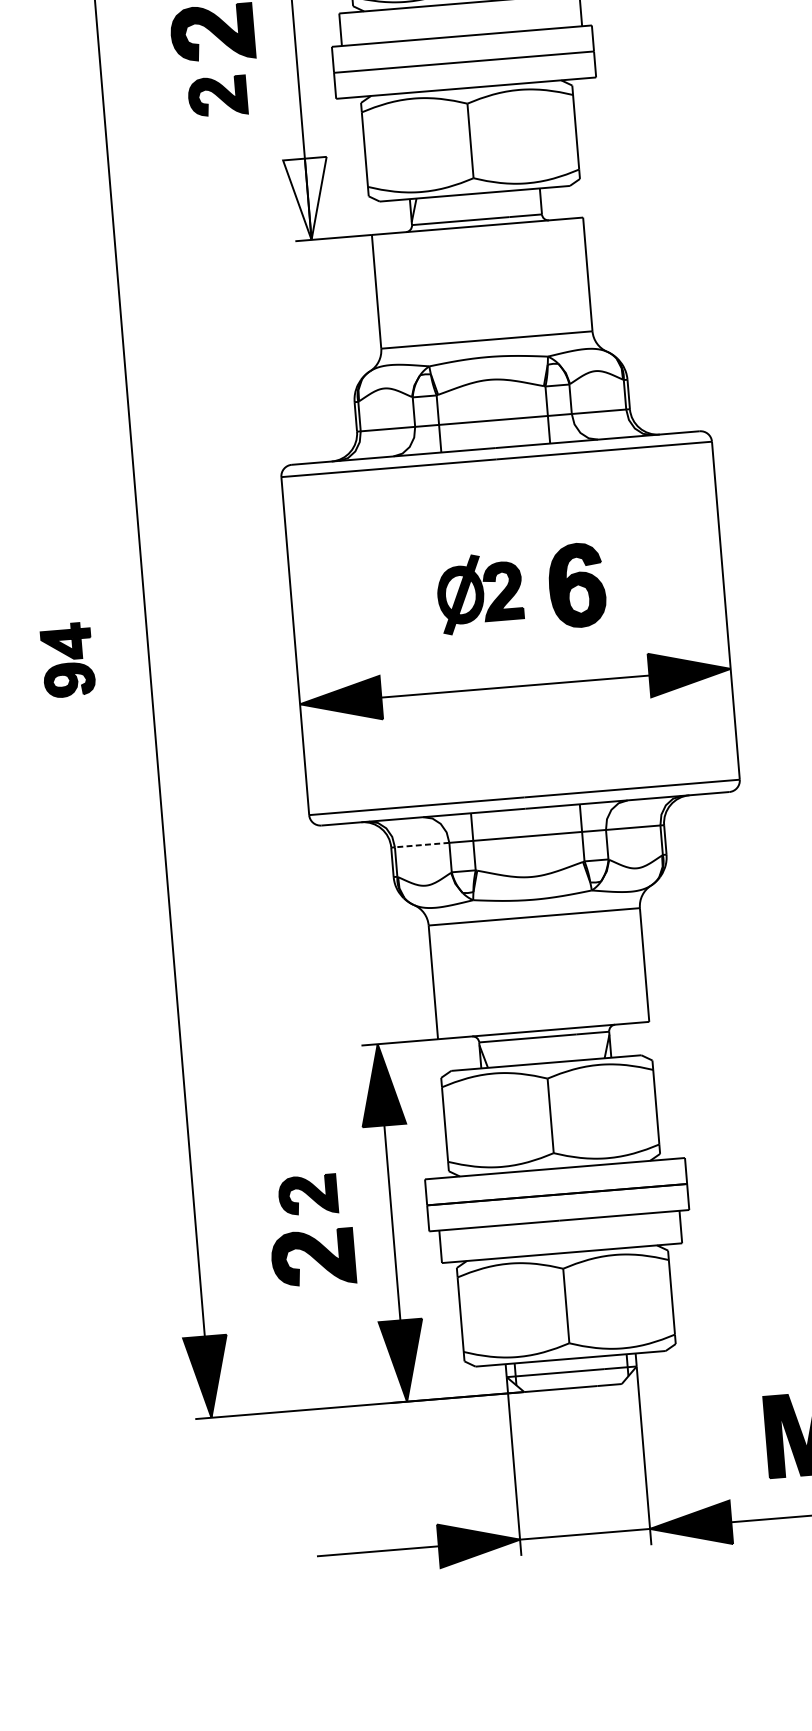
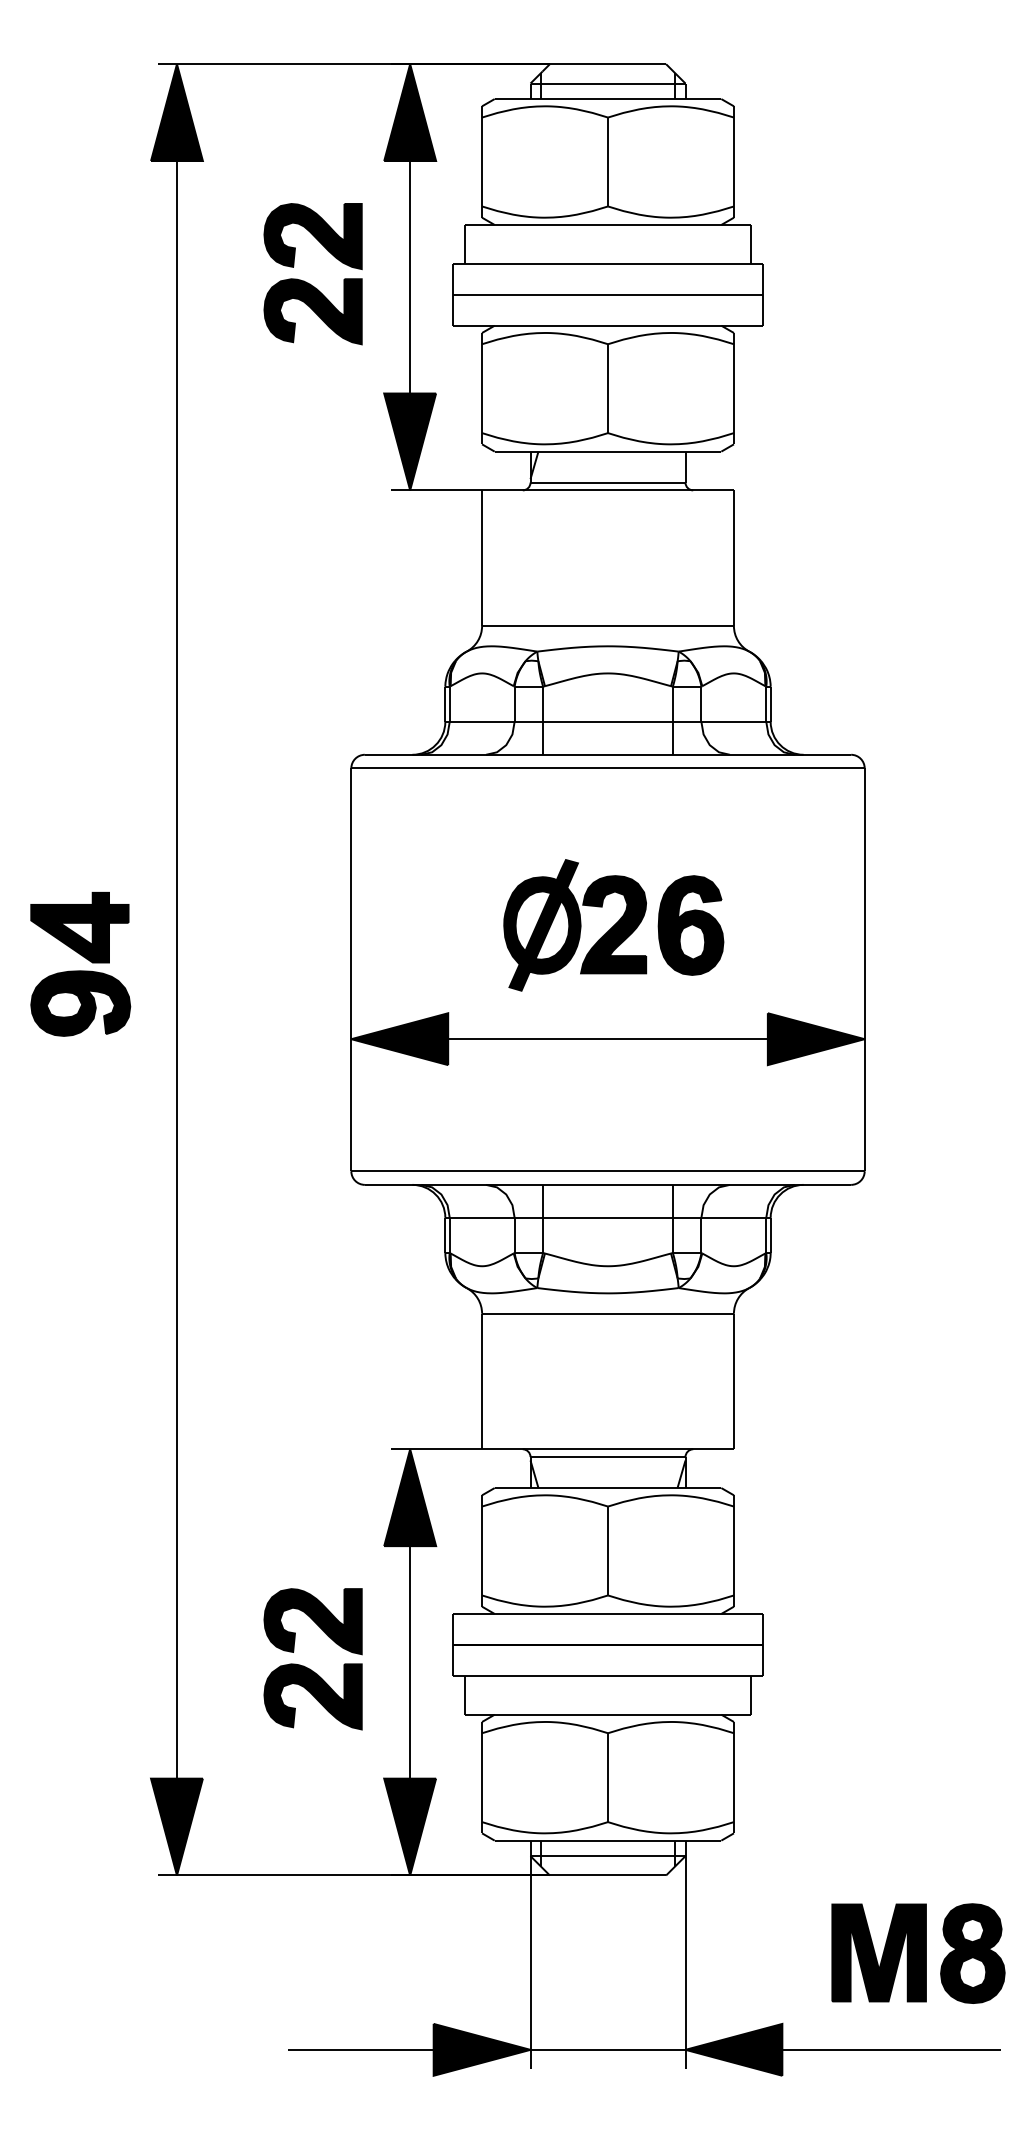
part: (217, 96) -> (312, 311), size x1.43
fill: (308, 198) -> (410, 441), added
part: (480, 593) -> (575, 925), size x1.43
part: (67, 660) -> (80, 964), size x1.67
line: (421, 844) -> (481, 1217), dashed -> solid
part: (307, 1195) -> (312, 1621), size x1.43

